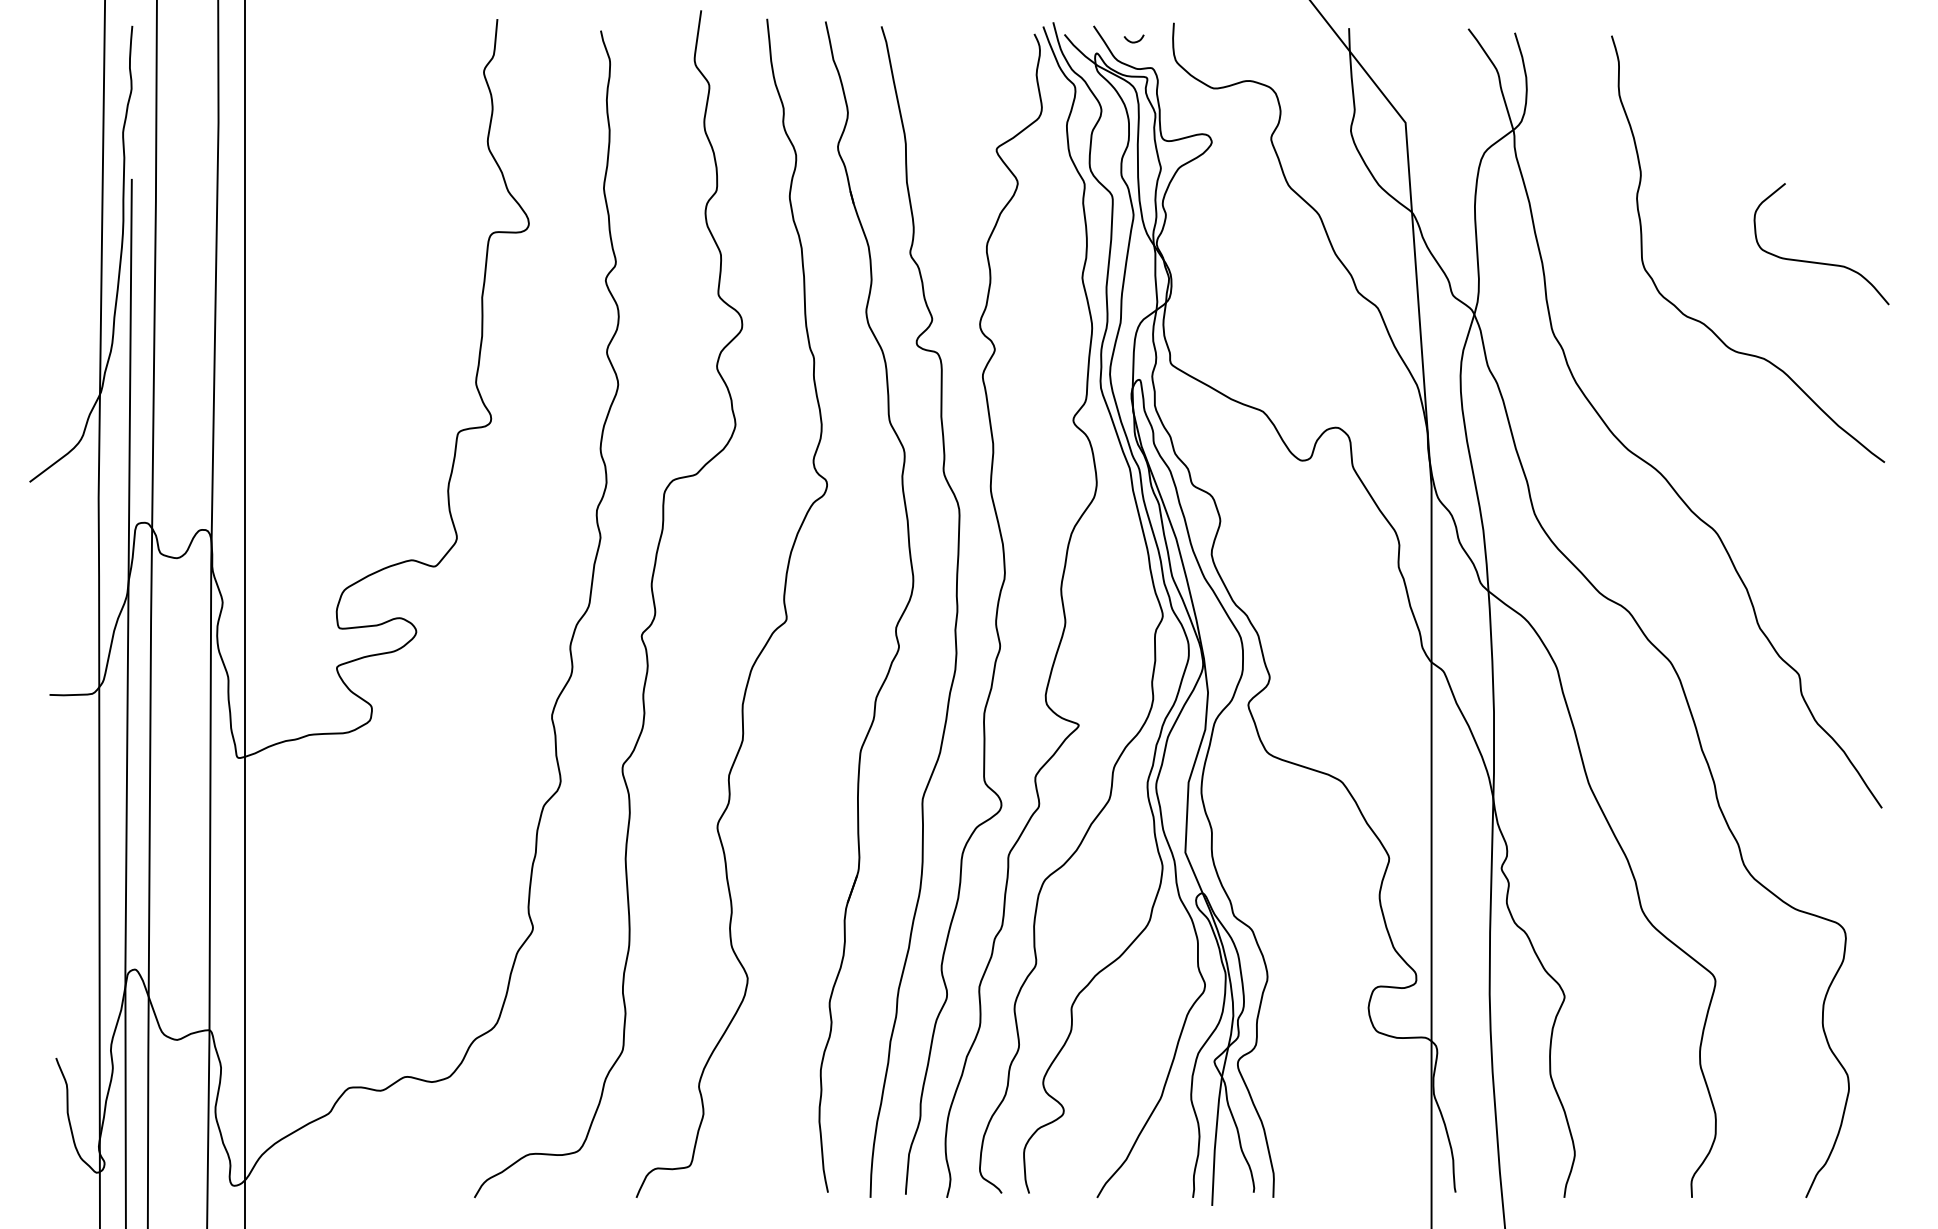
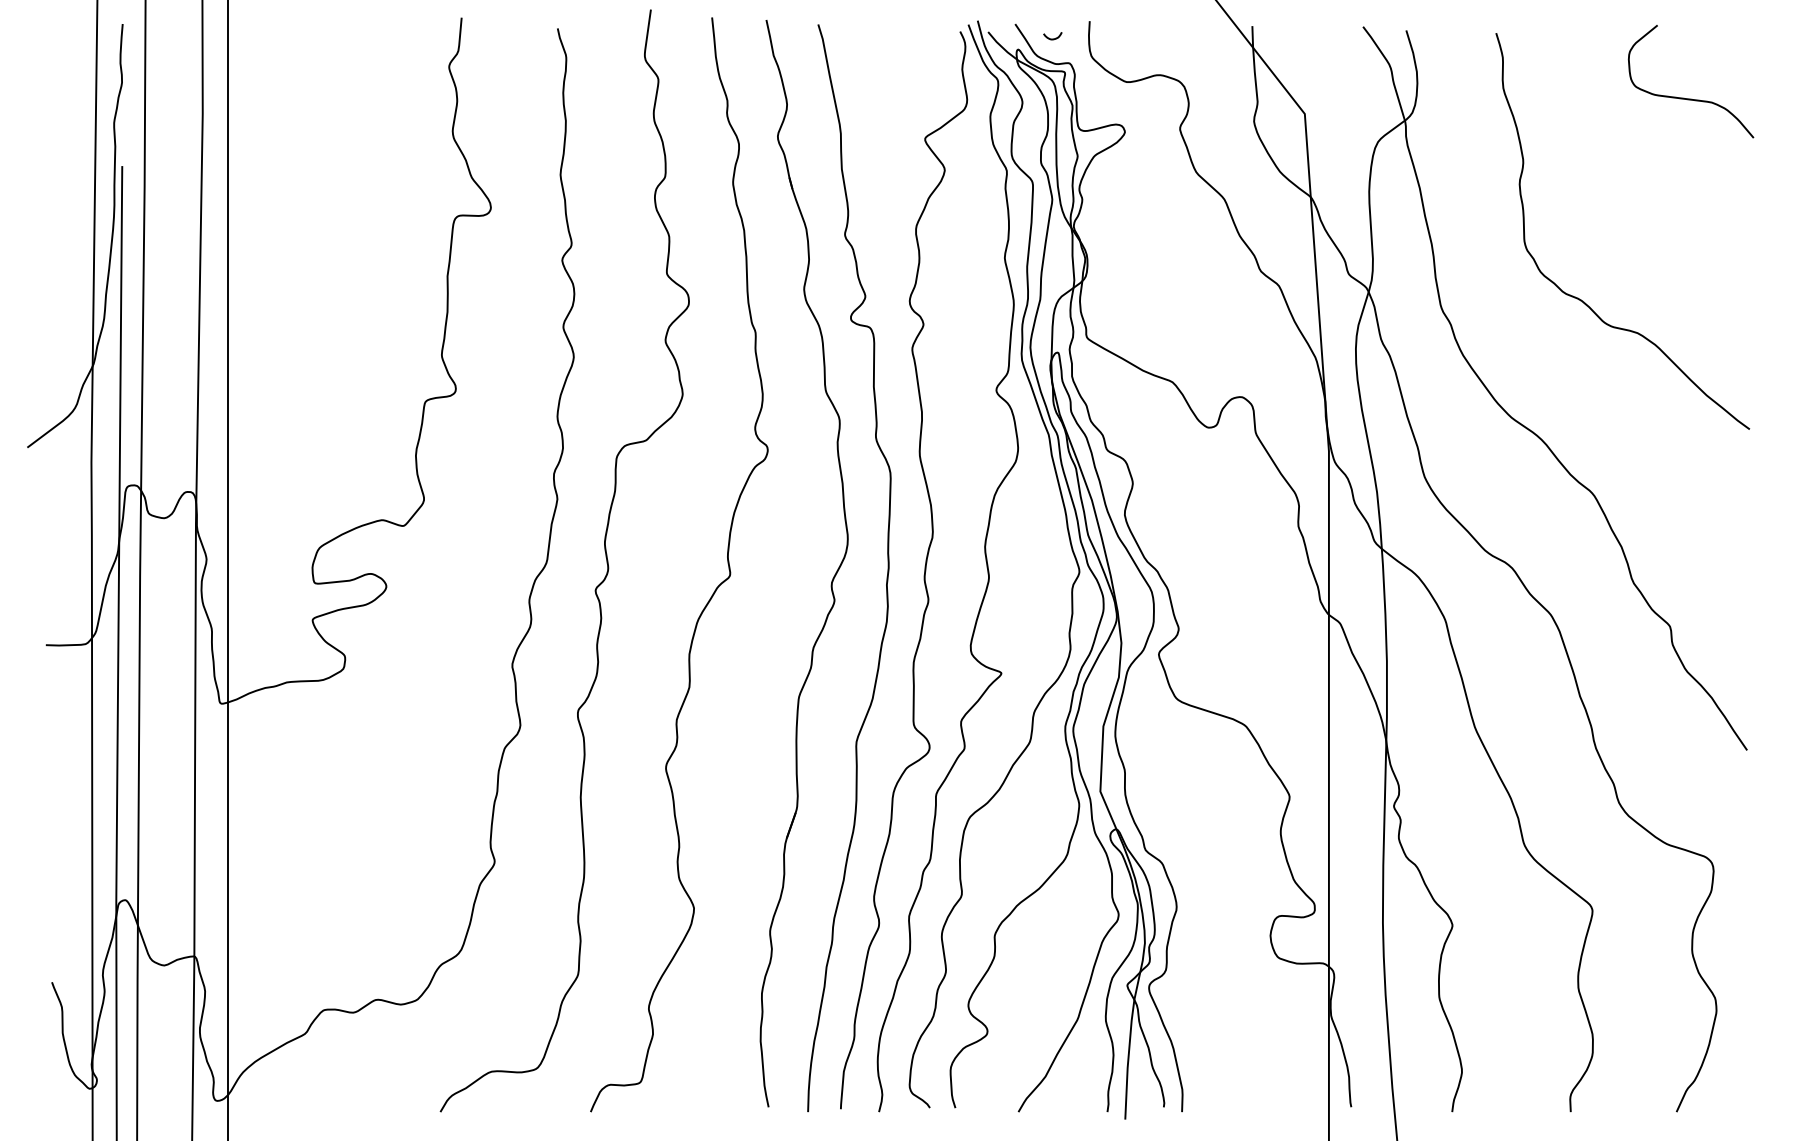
curve: (1822, 262) -> (1691, 98), moved

